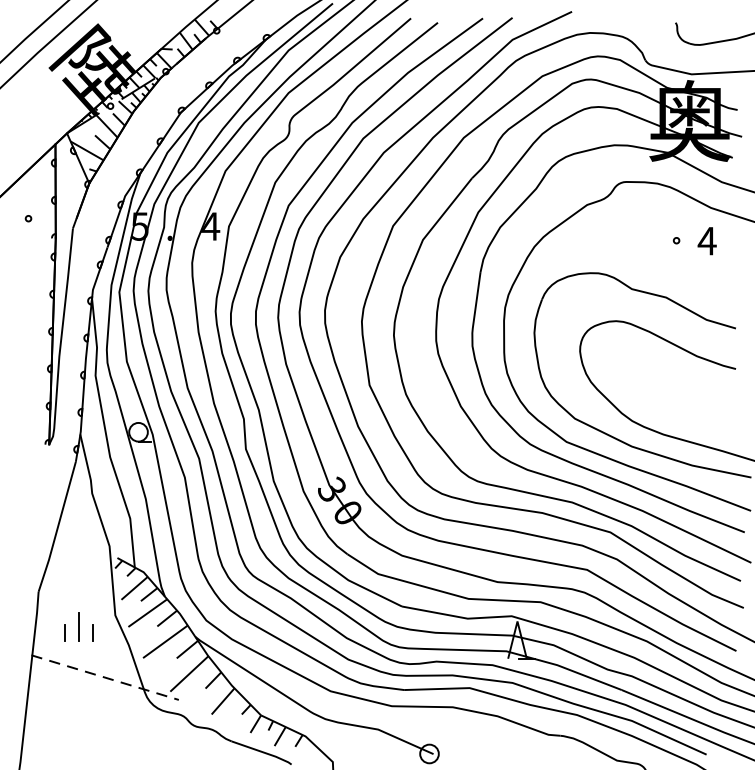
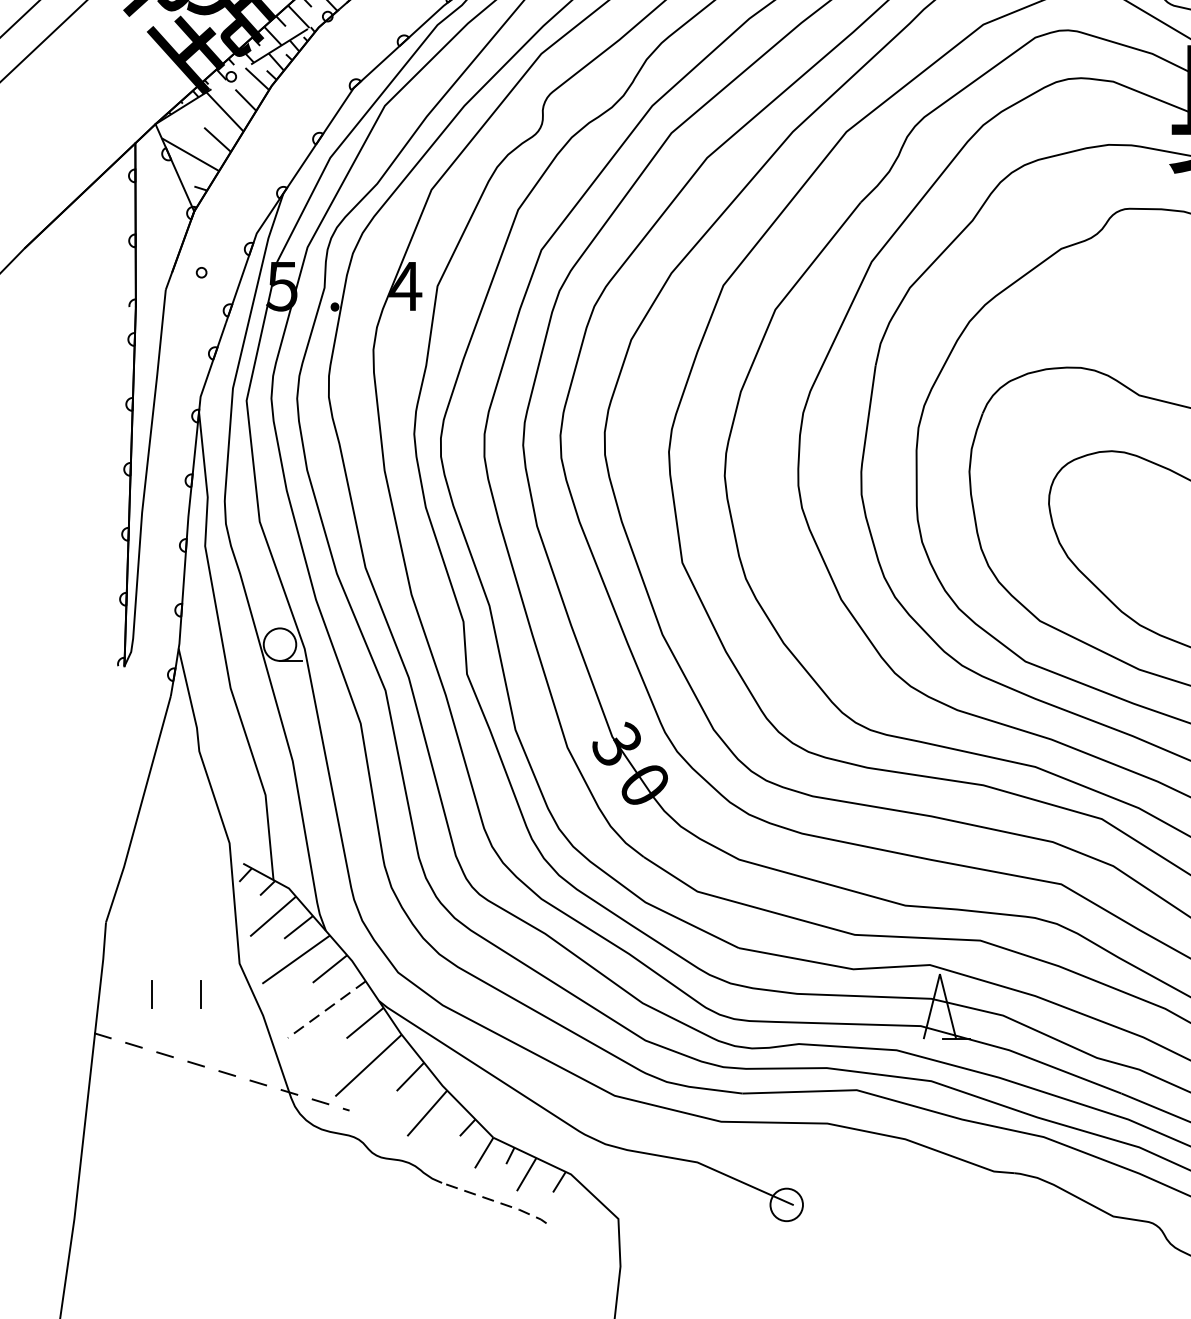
circle: (28, 218) -> (201, 272), moved
line: (79, 626) -> (177, 982), removed
line: (165, 641) -> (326, 1009), solid -> dashed
line: (262, 752) -> (495, 1202), solid -> dashed

